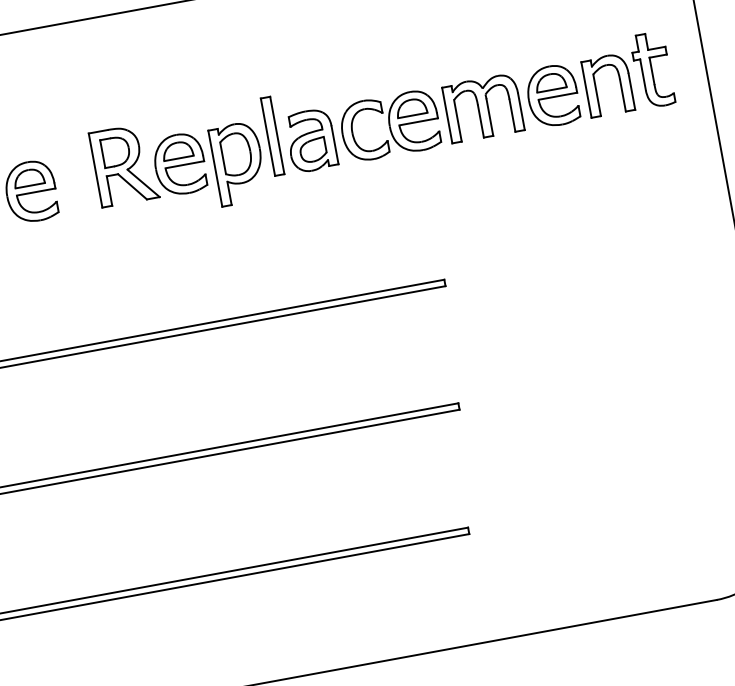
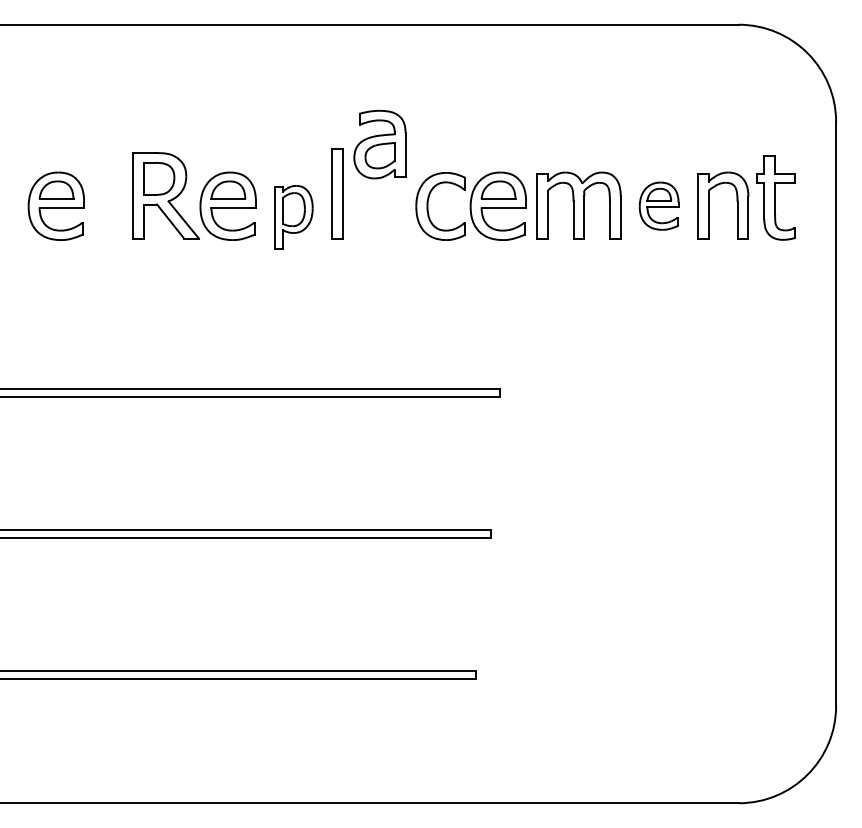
part: (552, 95) -> (658, 205), size x0.7
part: (310, 140) -> (379, 144), moved
part: (238, 162) -> (293, 216), size x0.7

